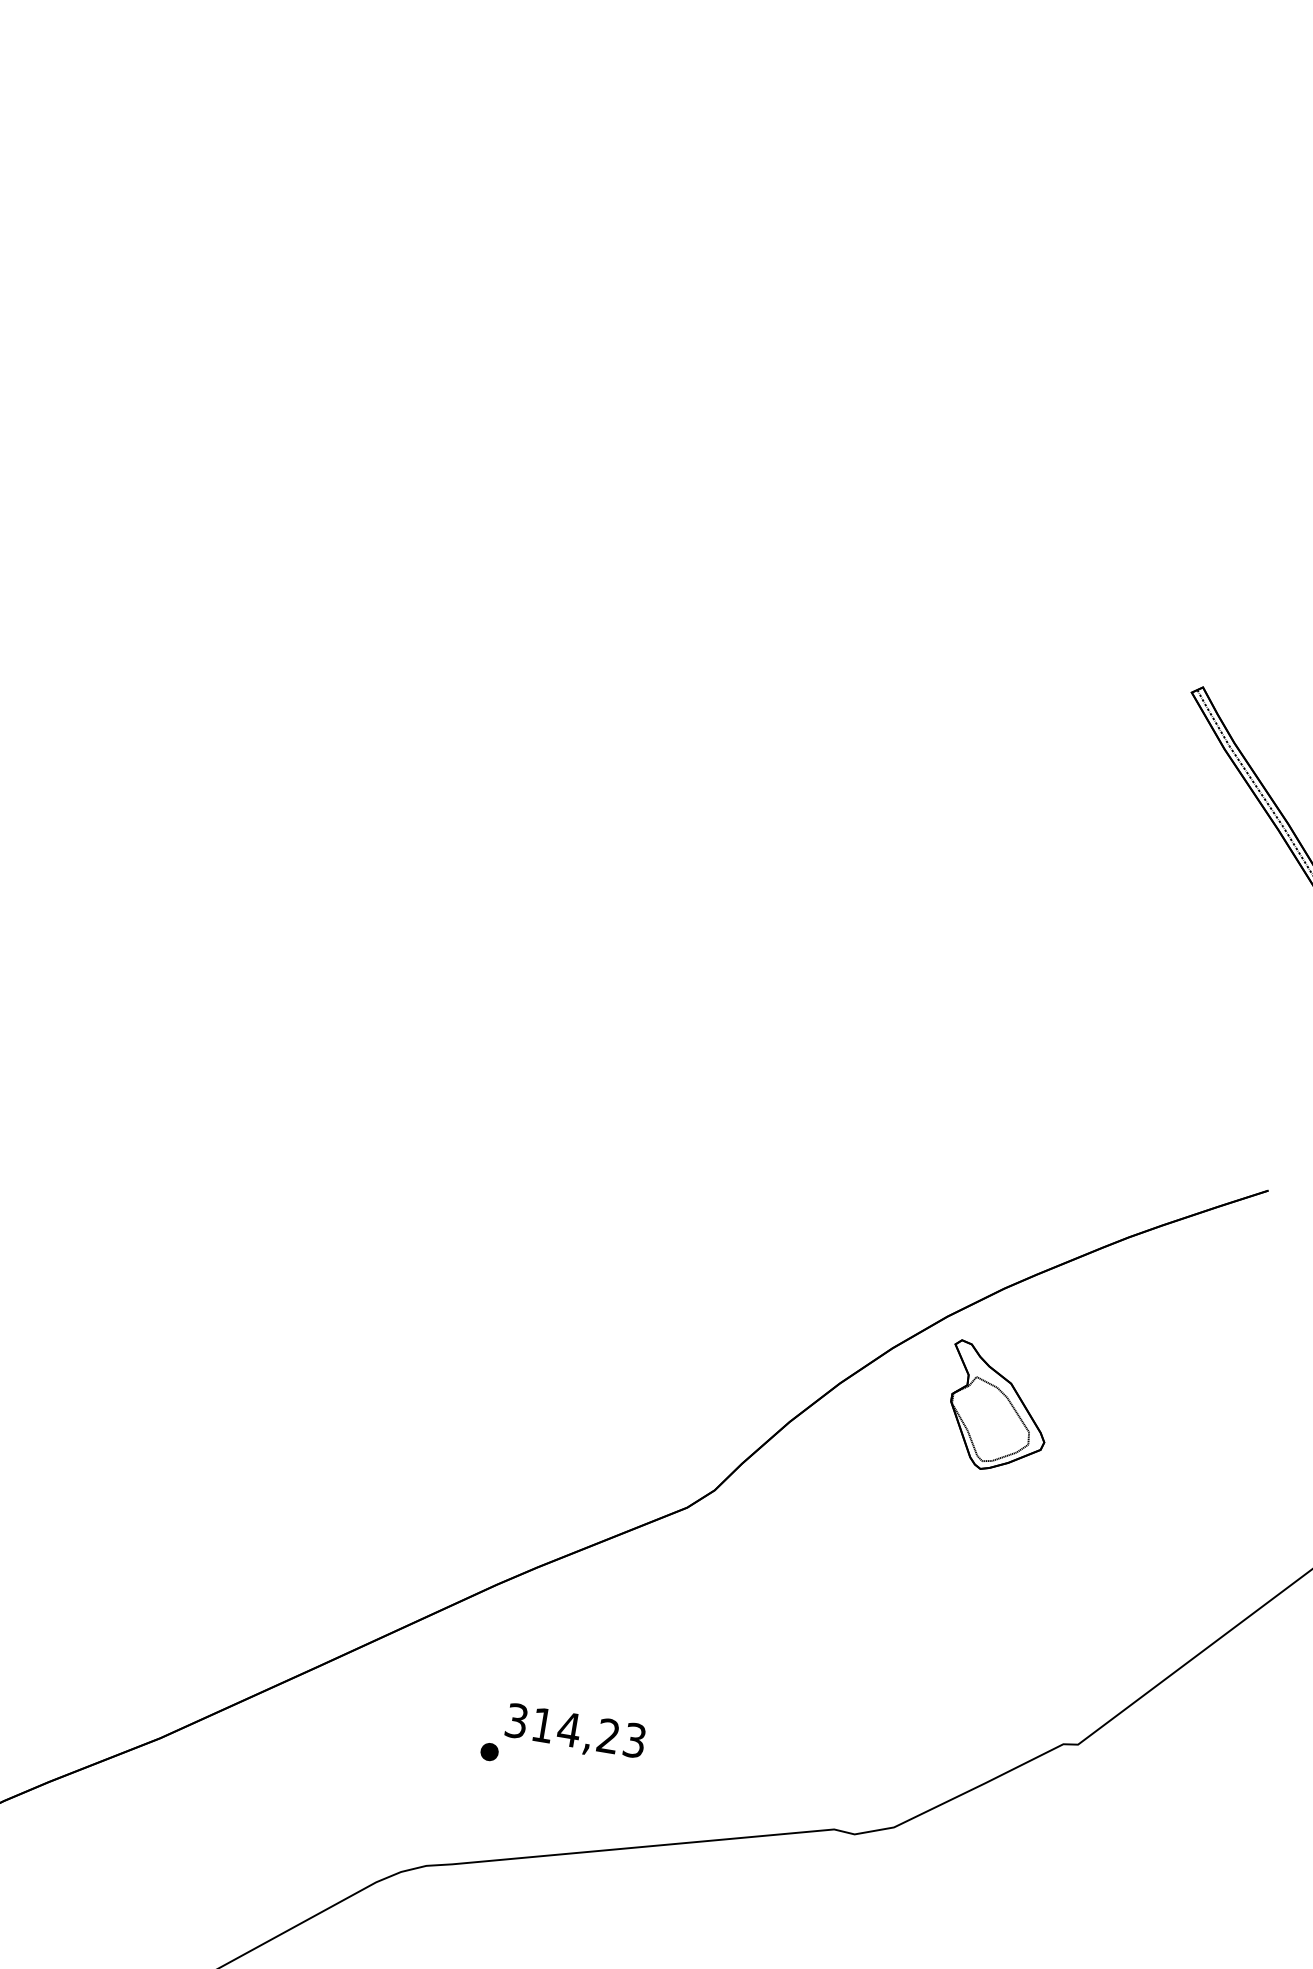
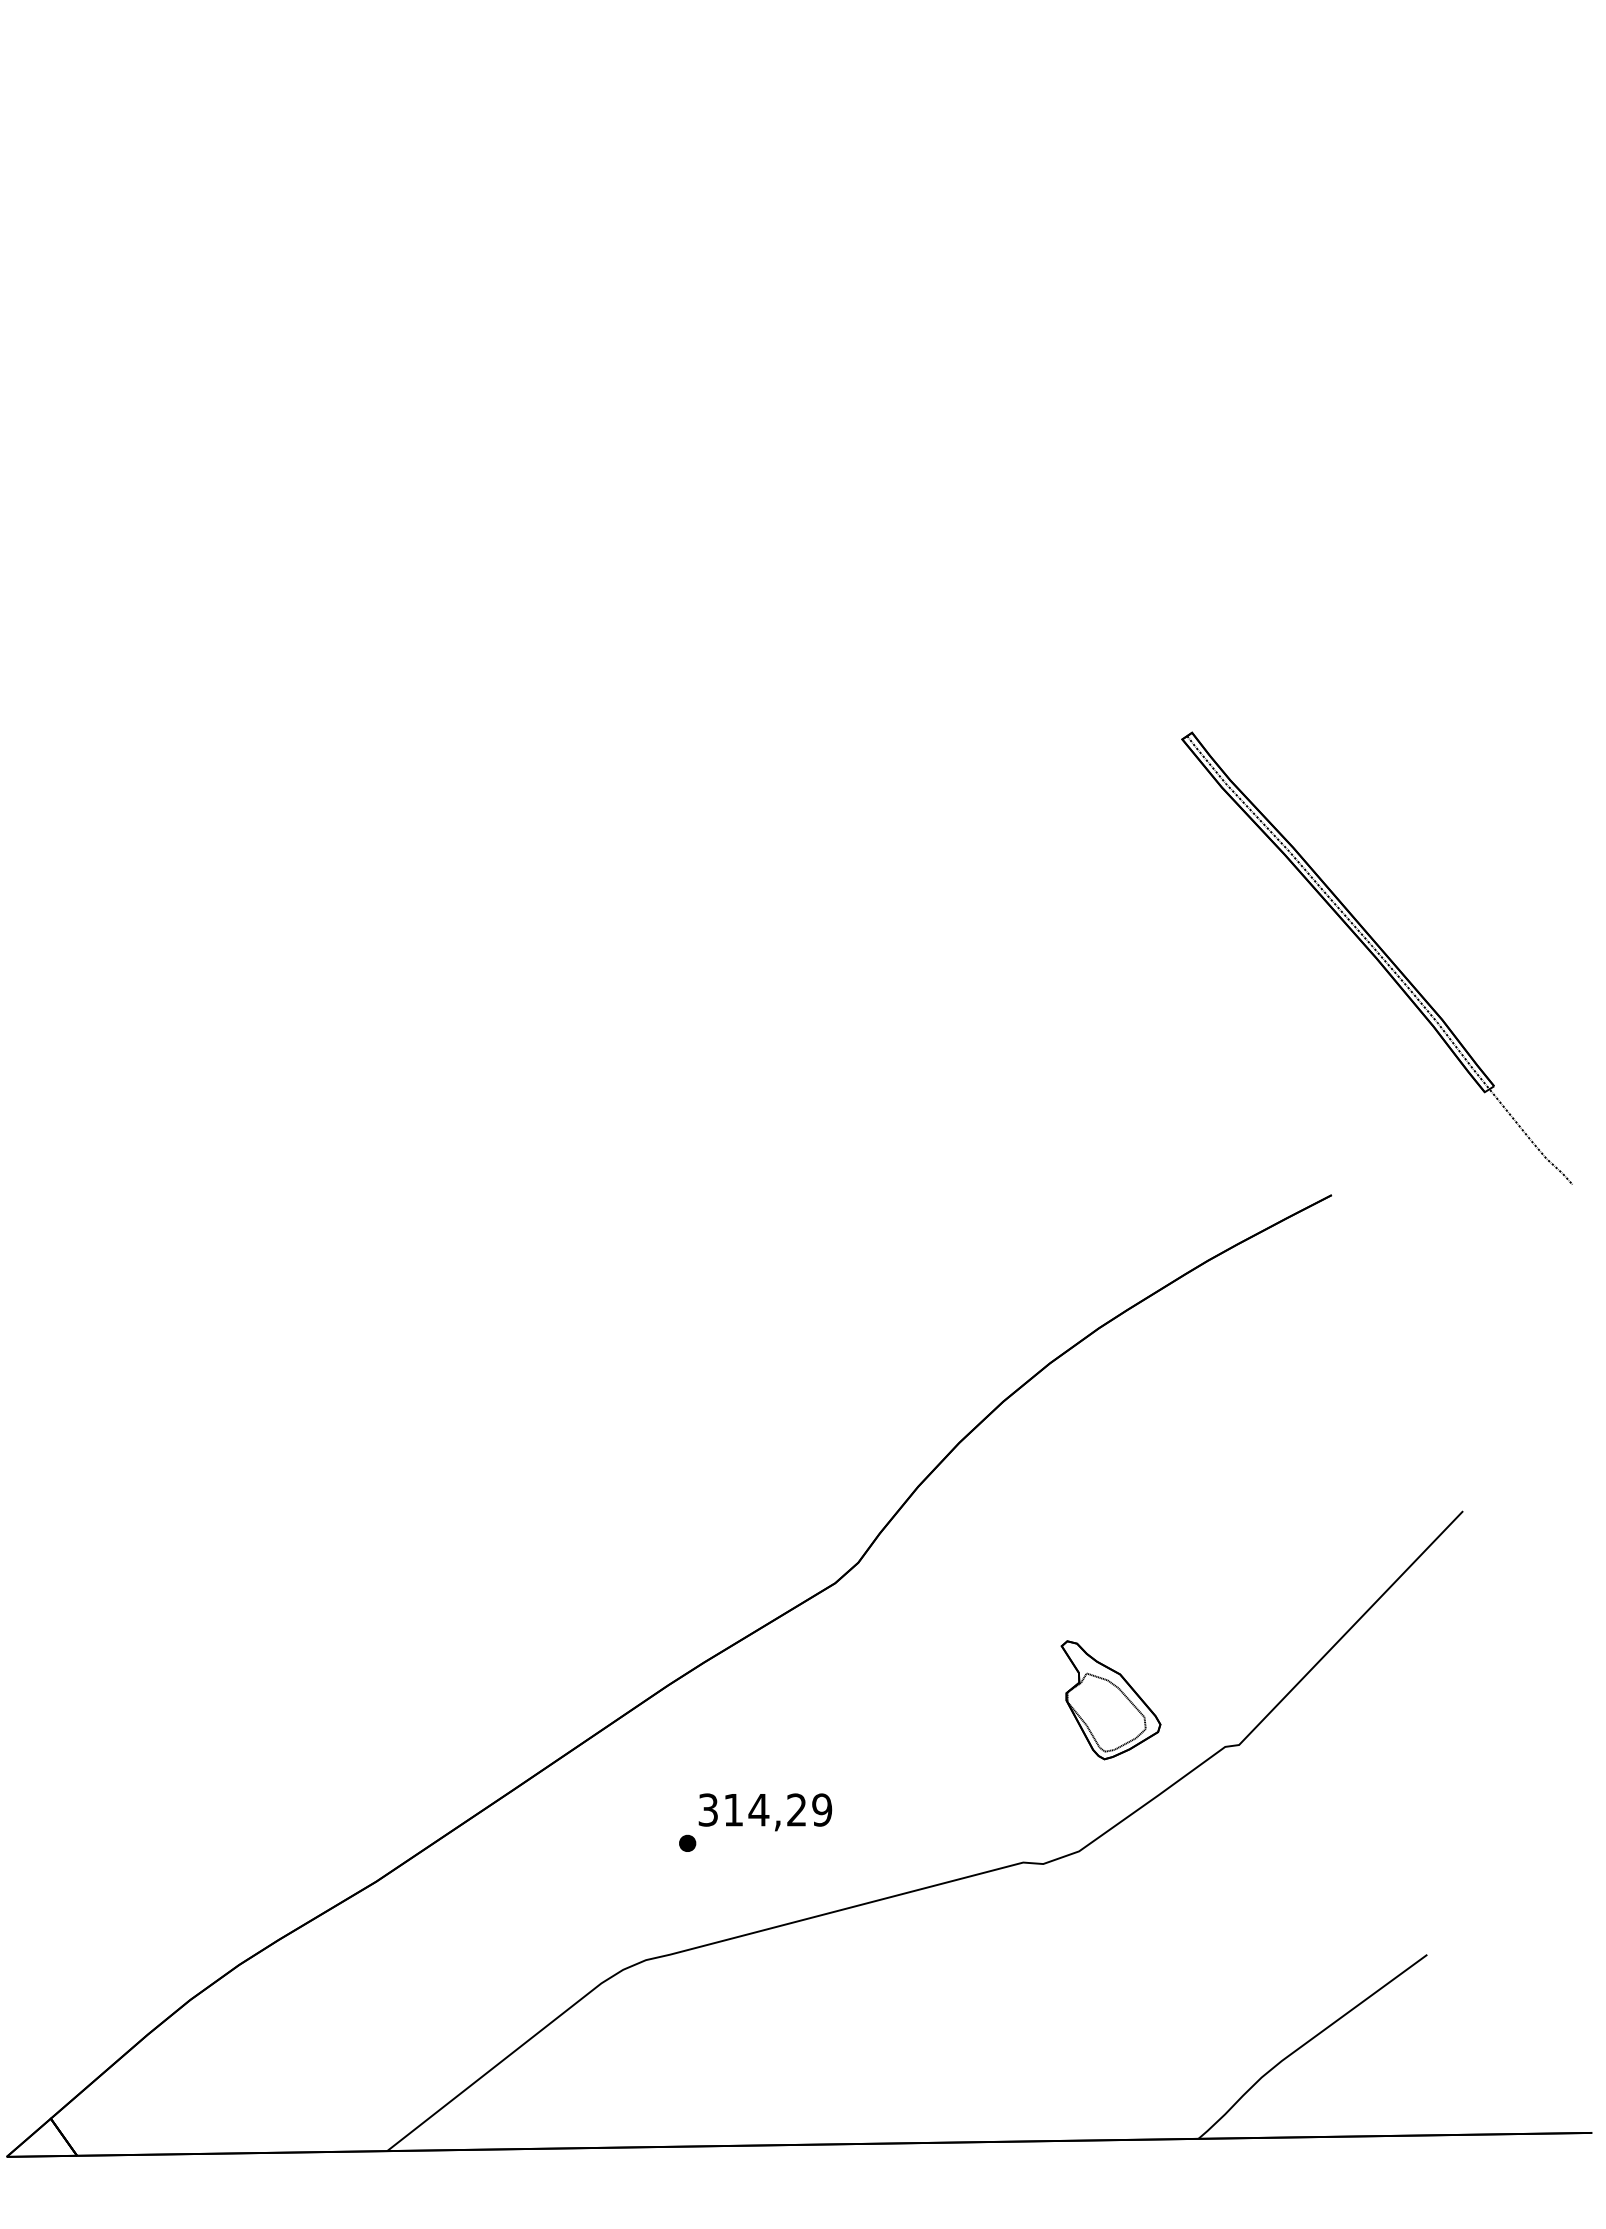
part: (996, 1409) -> (1110, 1700), moved
text: (635, 1740) -> (822, 1809), 314,23 -> 314,29

